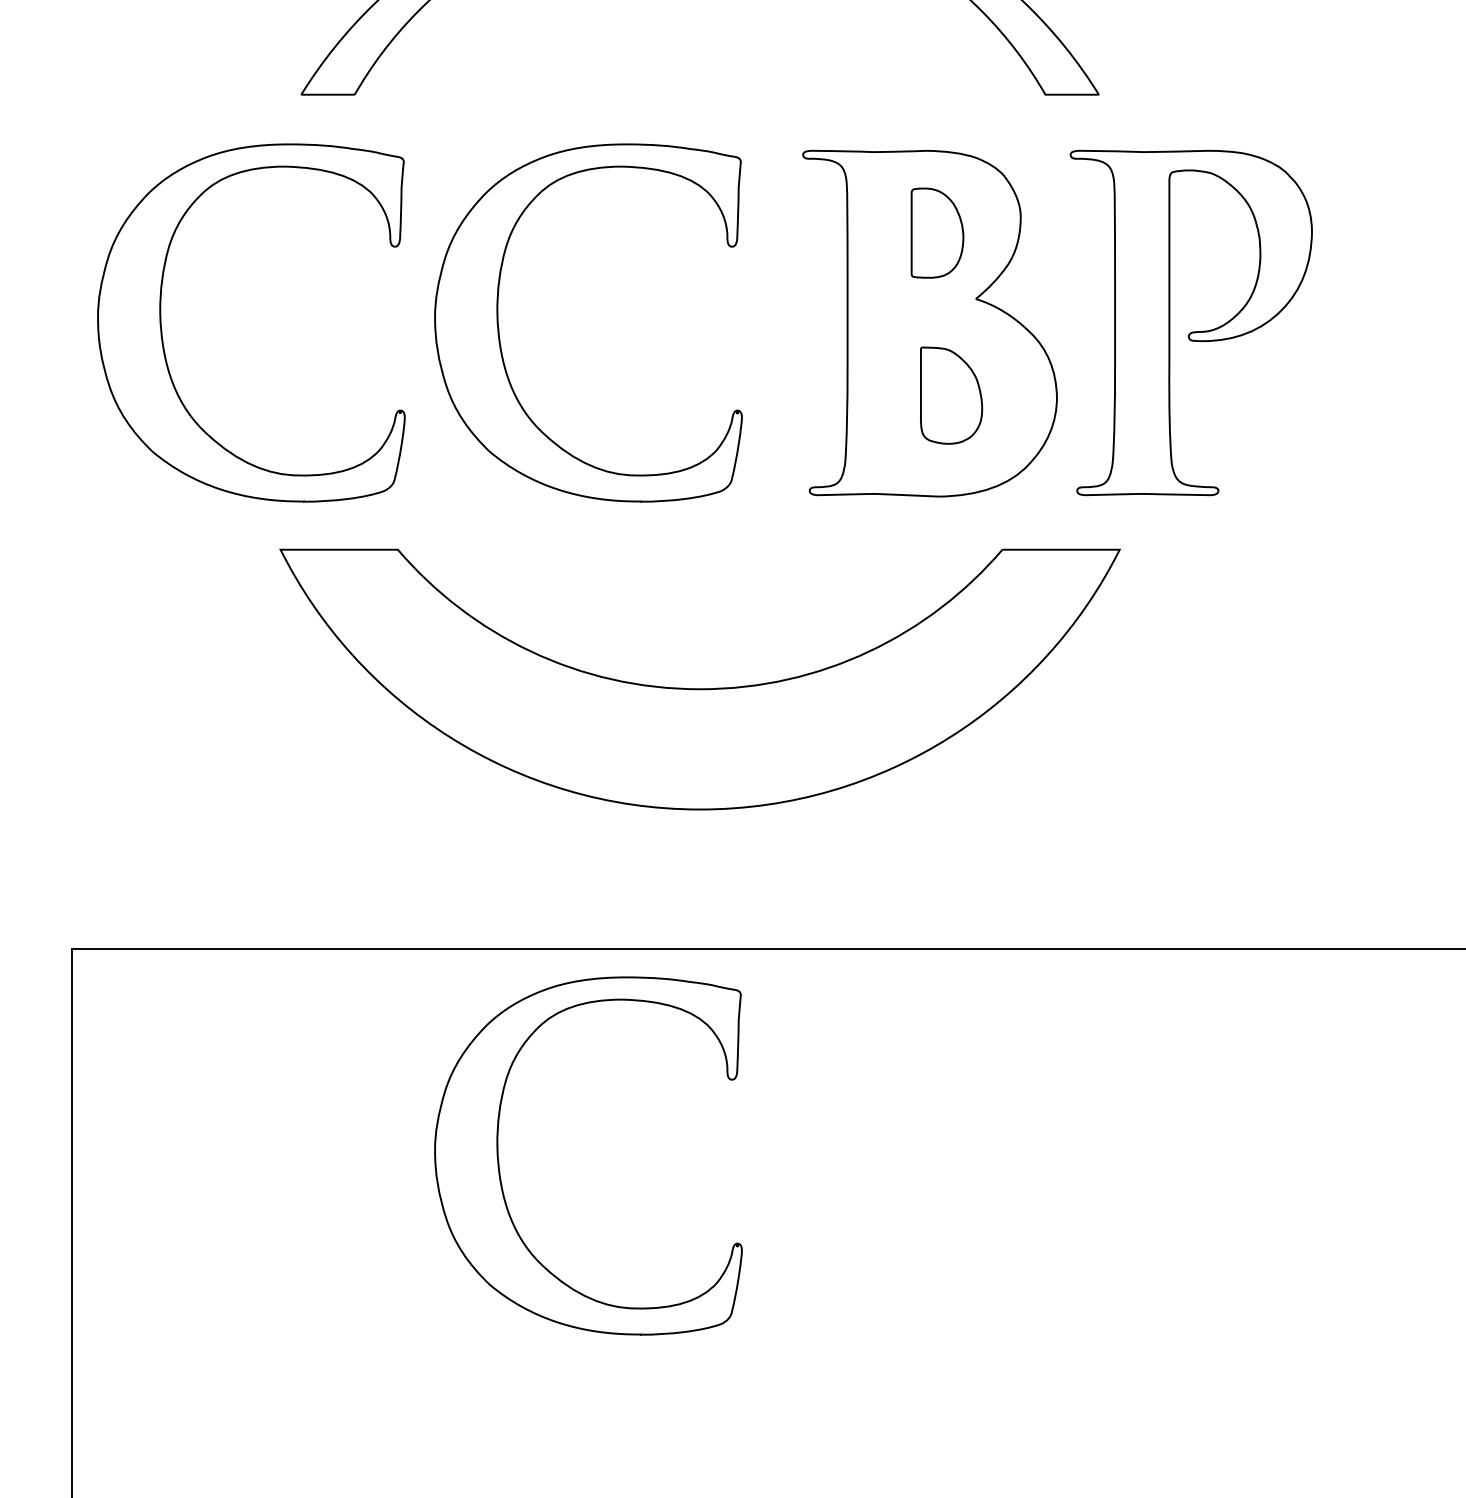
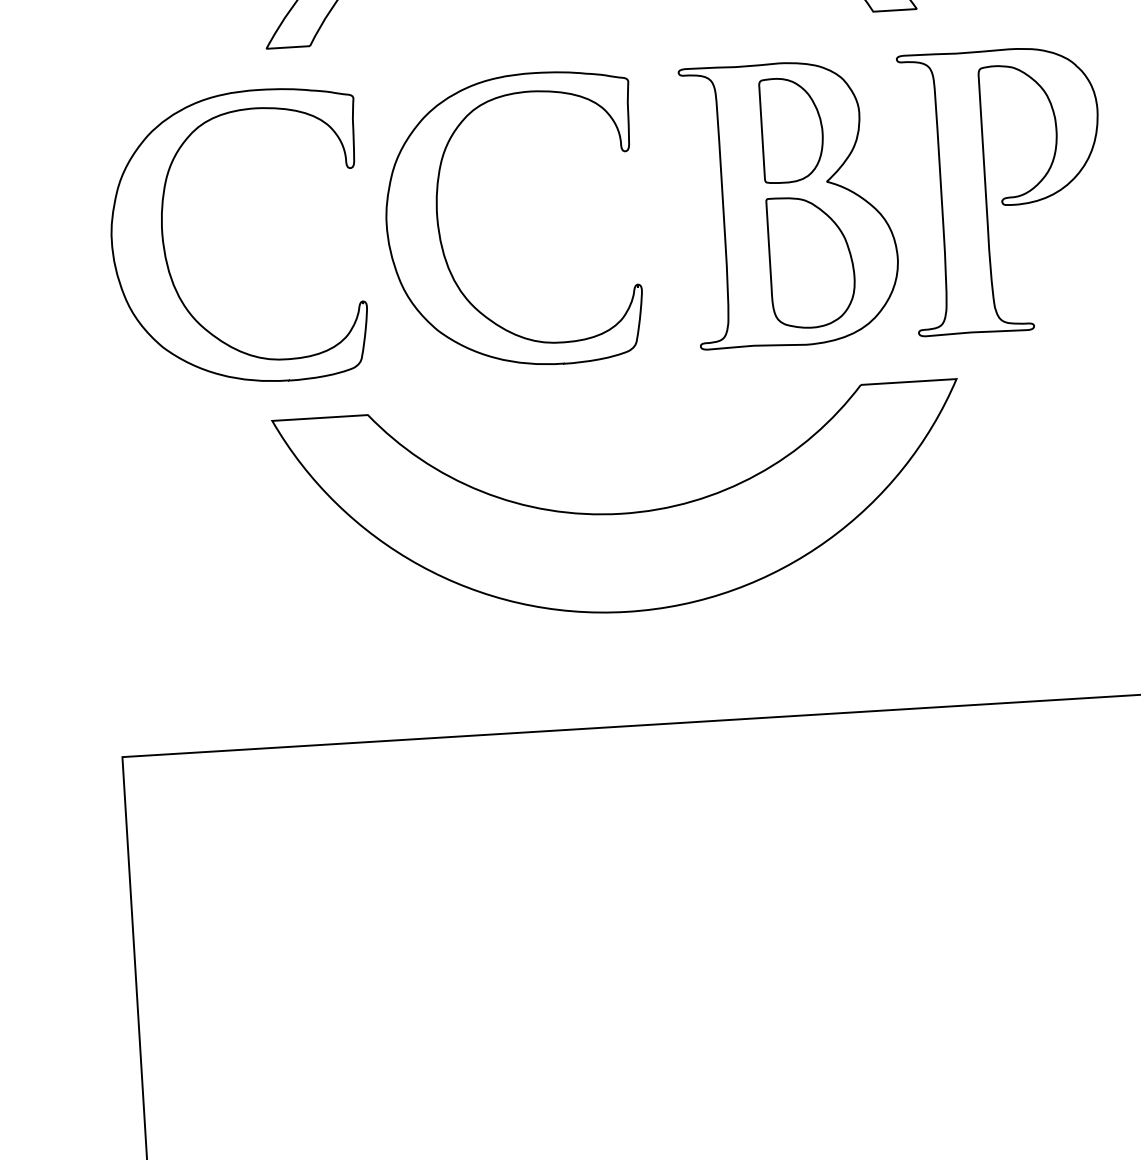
part: (937, 232) -> (792, 129), size x1.43
part: (951, 395) -> (811, 261), size x1.67
part: (499, 1161) -> (481, 908), removed

